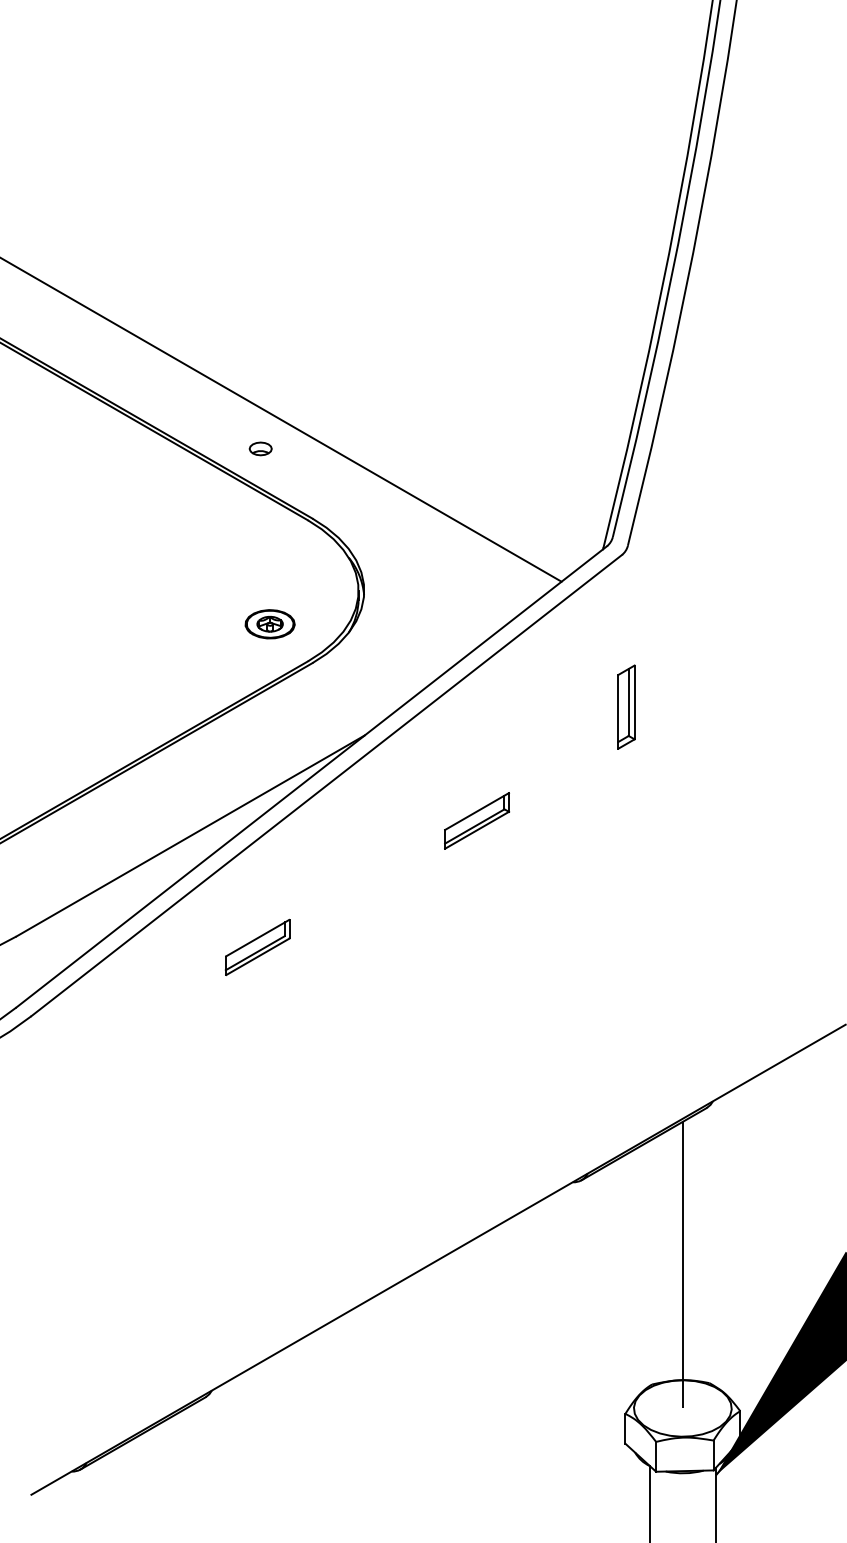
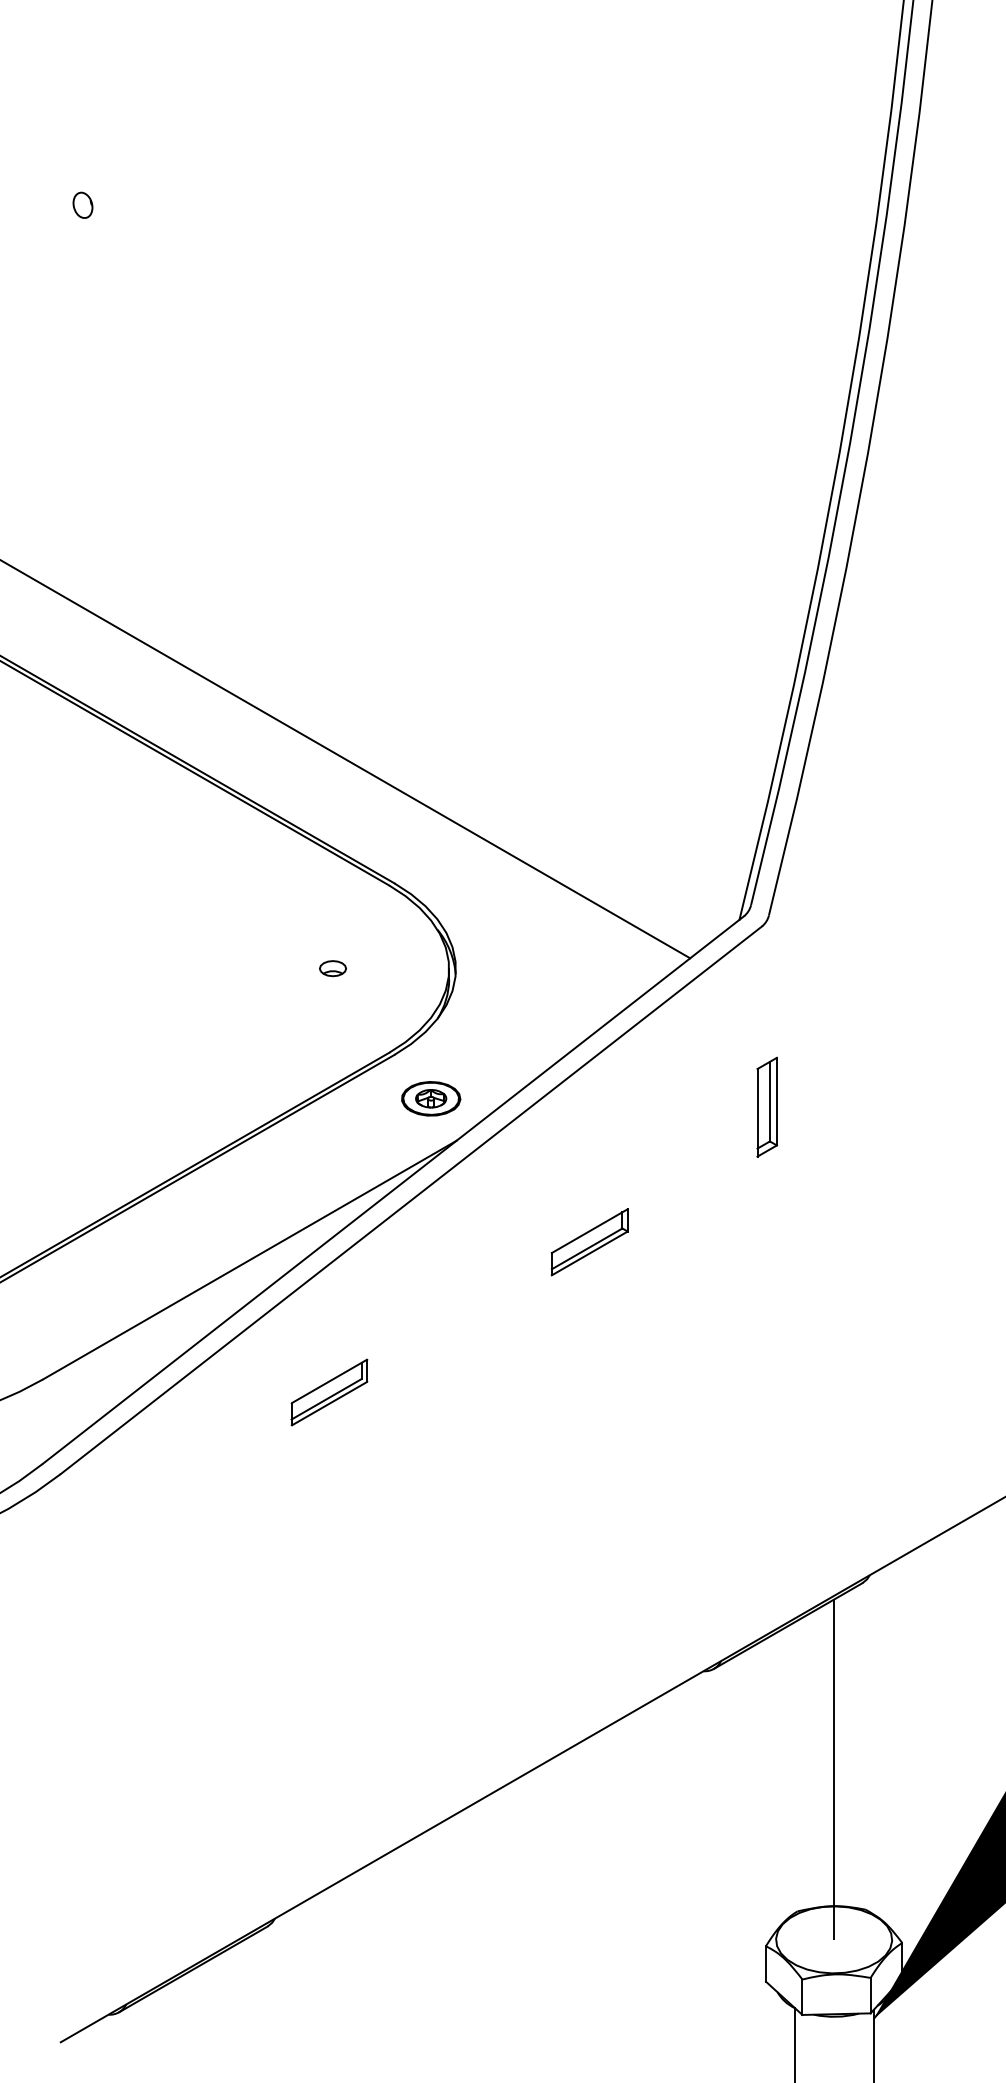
part: (260, 448) -> (332, 968), moved
part: (270, 624) -> (431, 1098), moved

